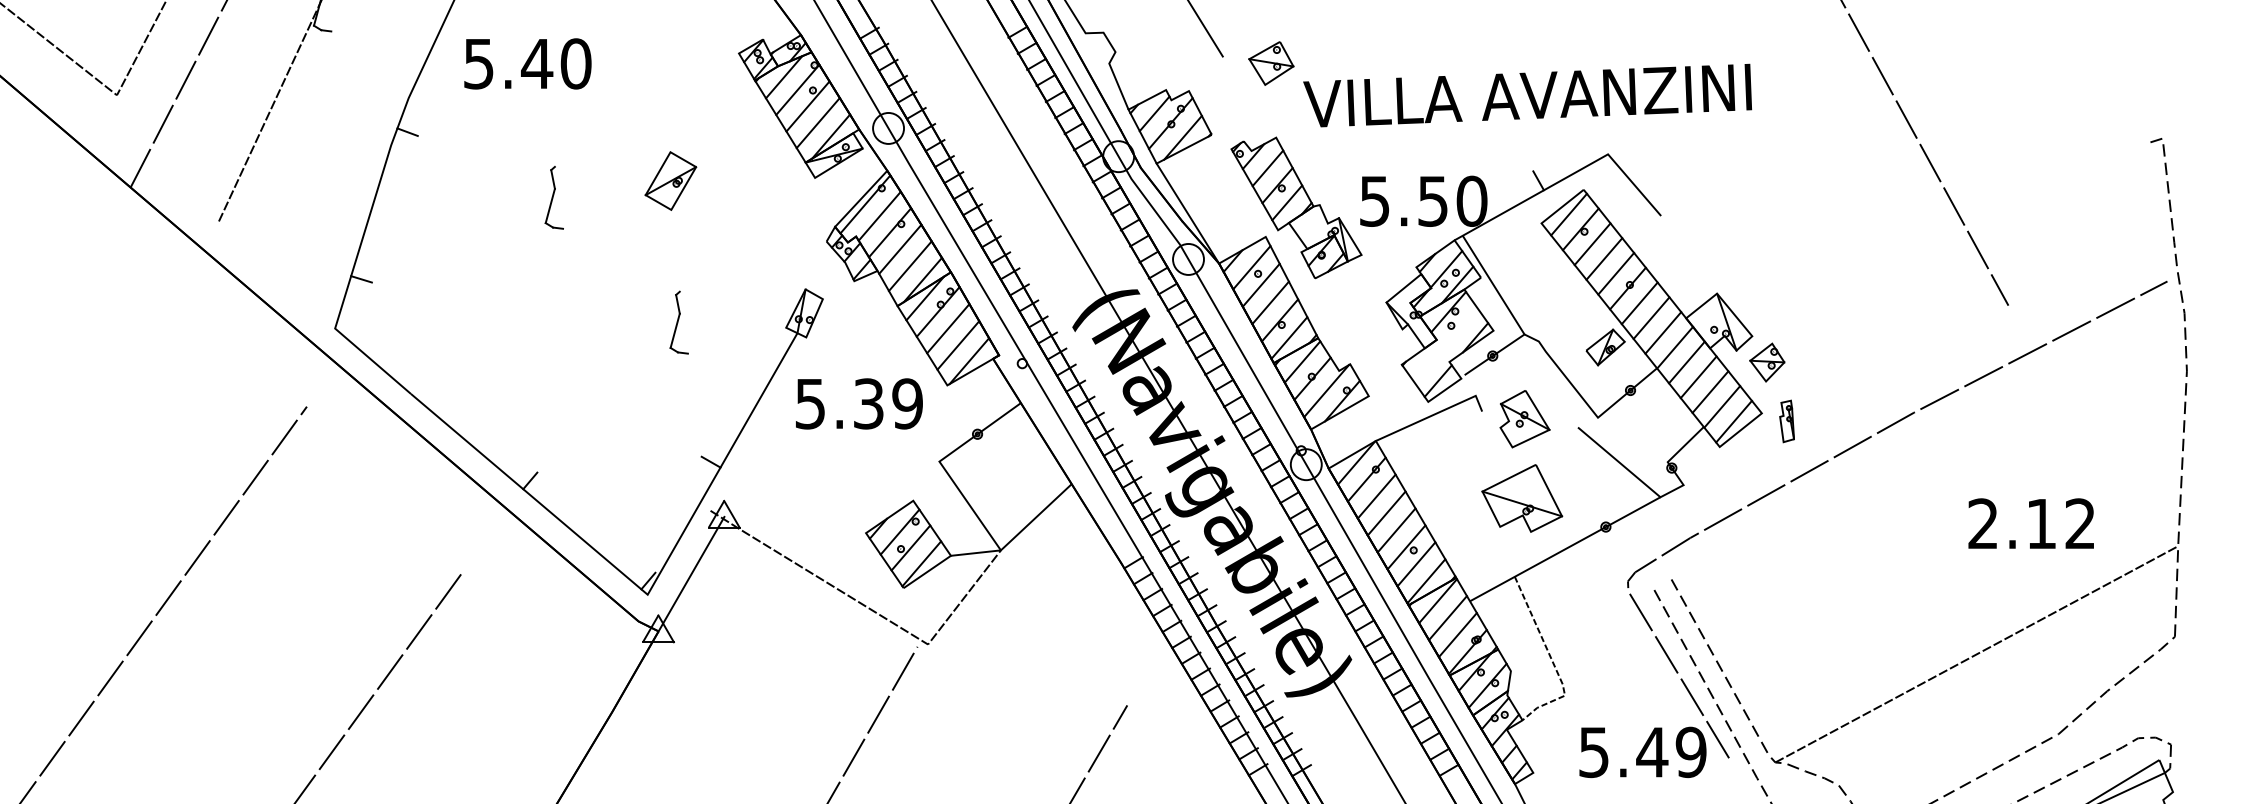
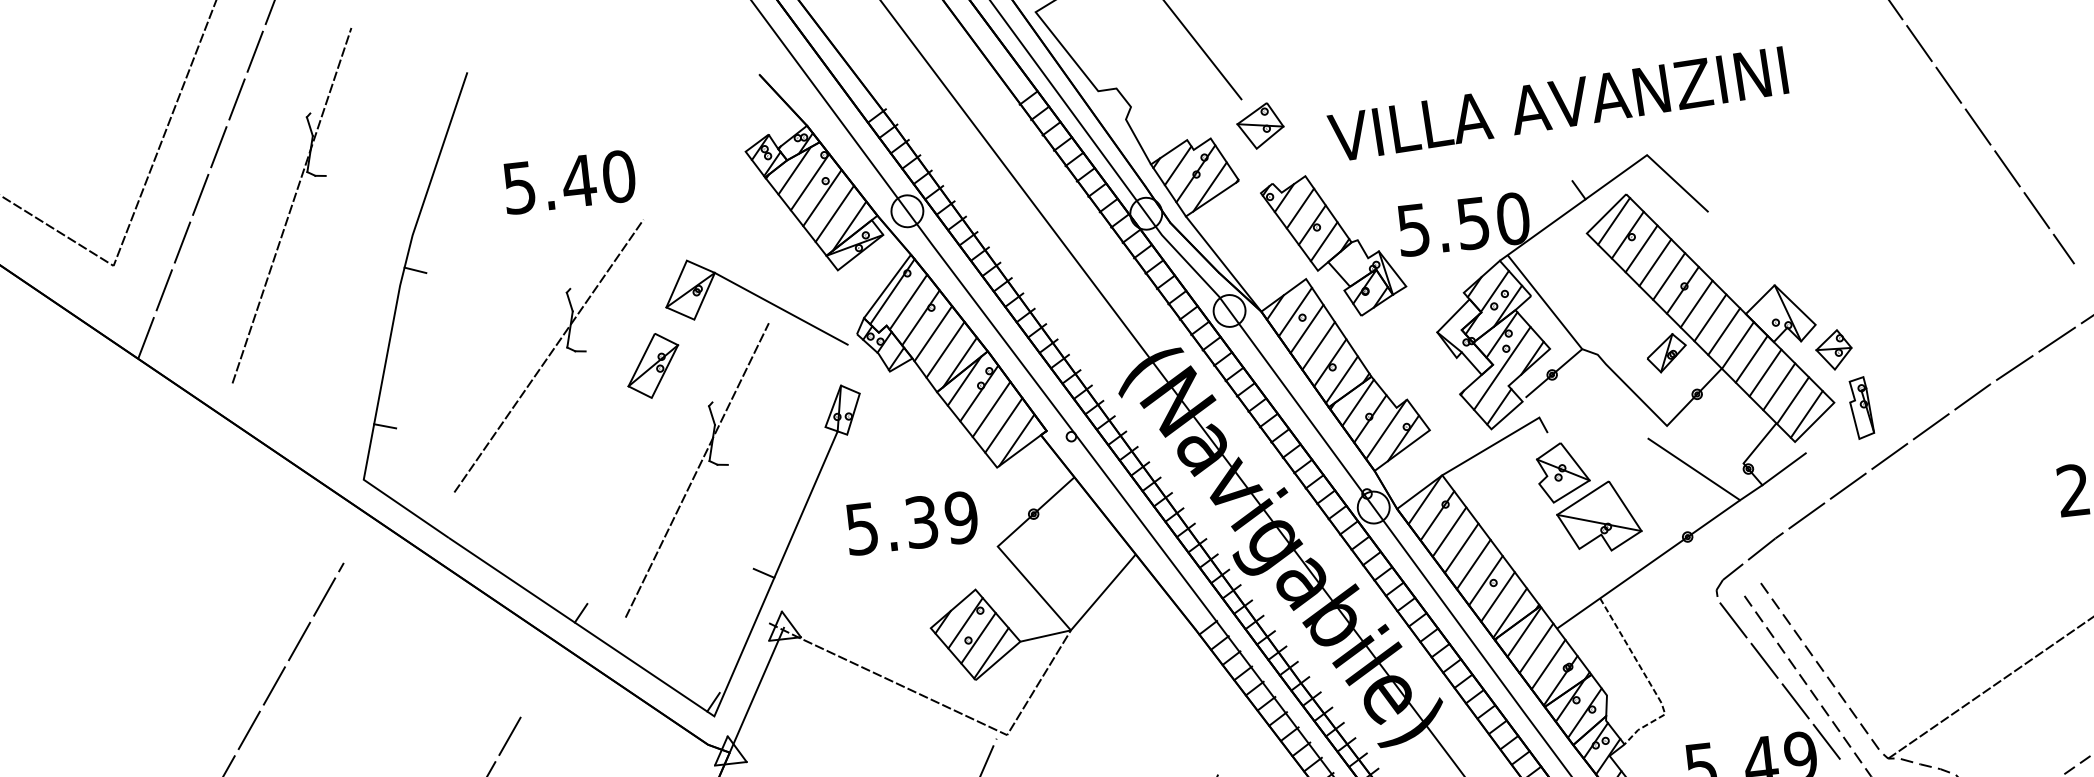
text: (527, 63) -> (569, 181), moved
part: (1271, 63) -> (1260, 126), moved
line: (756, 208) -> (781, 308), added
line: (527, 228) -> (549, 355), added
part: (626, 249) -> (653, 365), added
line: (1445, 344) -> (1502, 368), added
line: (657, 355) -> (696, 470), added
text: (859, 403) -> (912, 522), moved
part: (1524, 419) -> (1562, 472), moved
part: (1786, 421) -> (1860, 408), size x1.43
line: (1705, 472) -> (1783, 469), added

